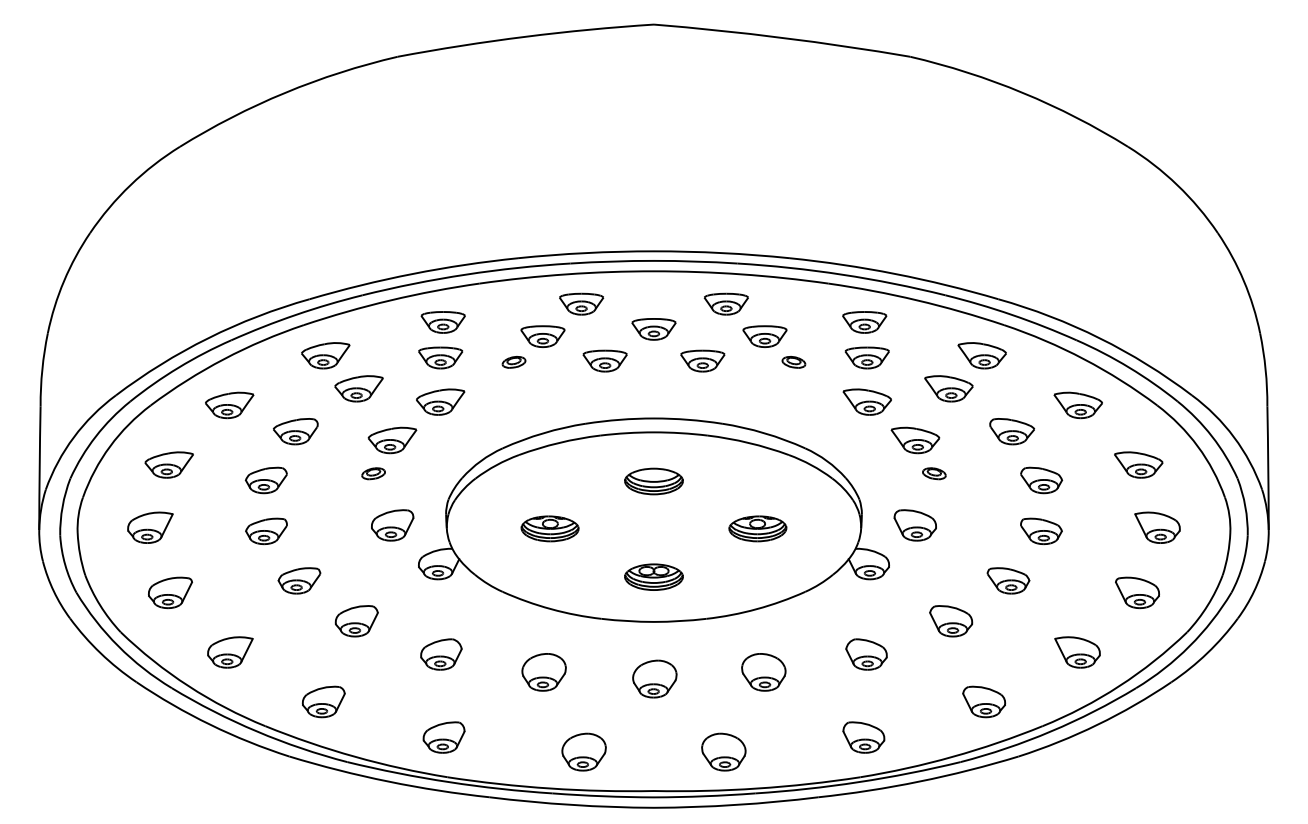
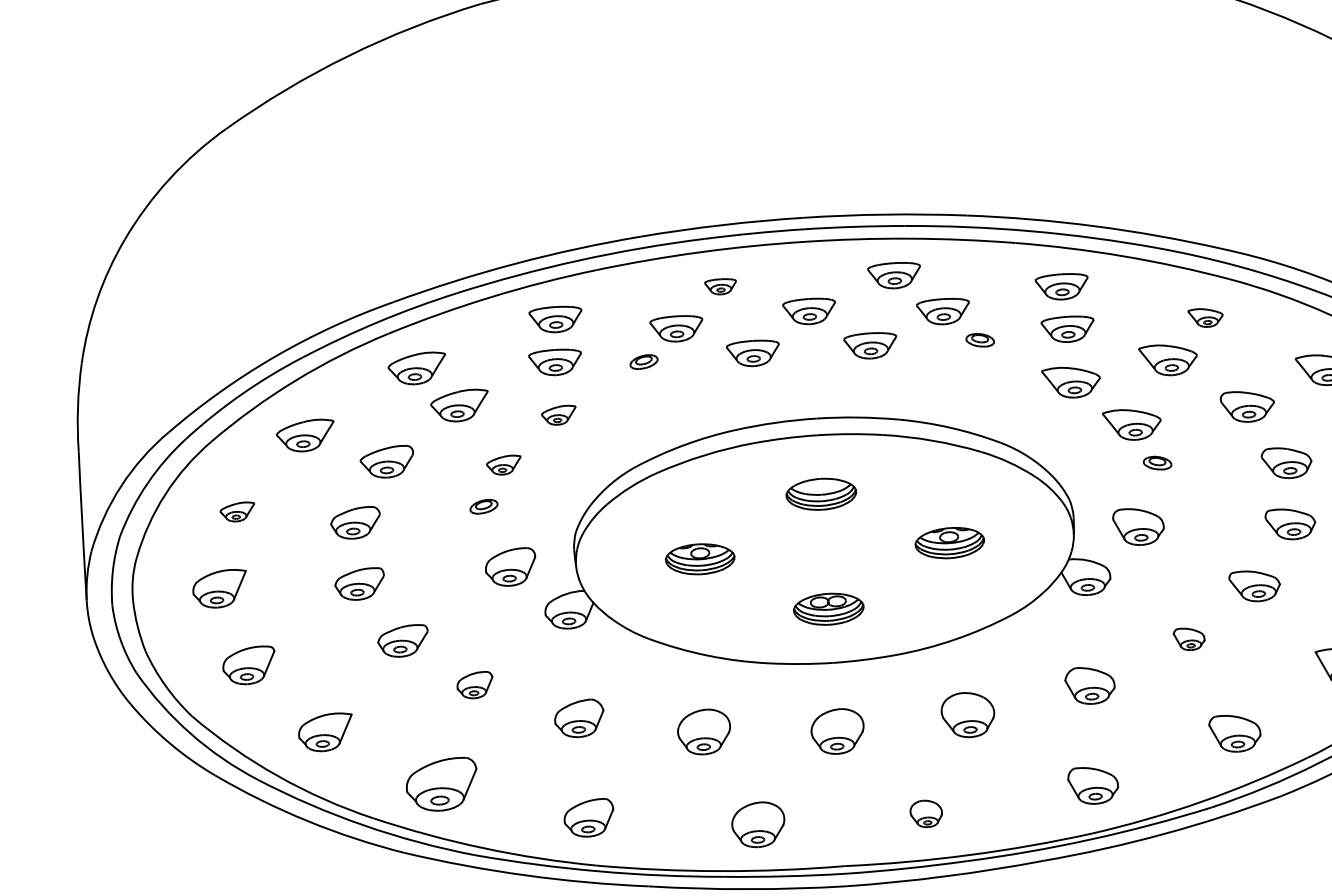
part: (581, 303) -> (720, 286), size x0.6
part: (981, 355) -> (1204, 317), size x0.6
part: (440, 401) -> (558, 414), size x0.6
part: (392, 440) -> (504, 465), size x0.6
part: (168, 464) -> (236, 511), size x0.6
part: (356, 621) -> (474, 685), size x0.7
part: (951, 621) -> (1189, 639), size x0.6
part: (323, 701) -> (441, 784), size x1.4
part: (723, 751) -> (925, 813), size x0.6

